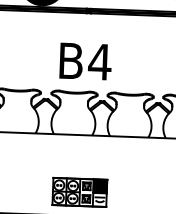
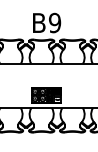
text: (99, 61) -> (54, 22), B4 -> B9

